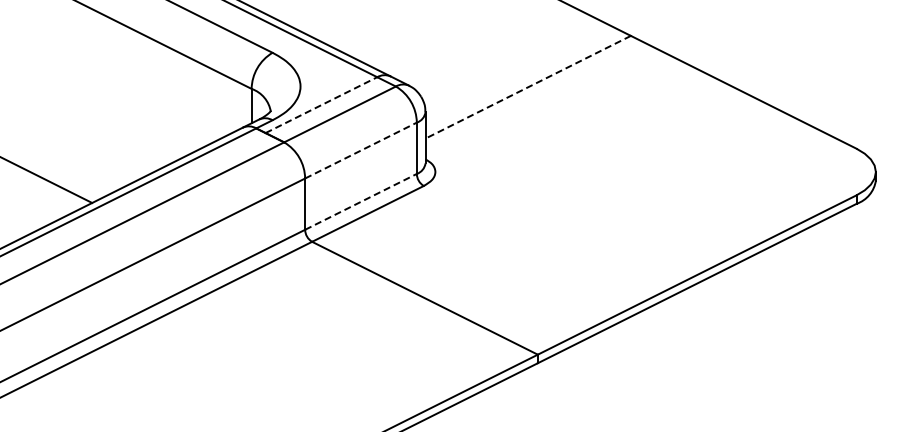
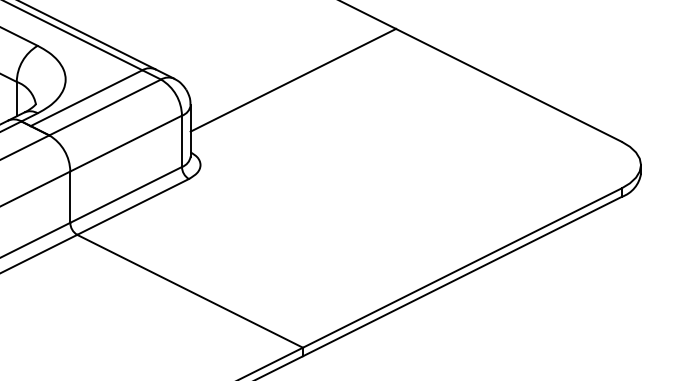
line: (528, 87) -> (293, 80), dashed -> solid
line: (321, 104) -> (86, 97), dashed -> solid
line: (361, 150) -> (126, 143), dashed -> solid
line: (361, 201) -> (126, 194), dashed -> solid

